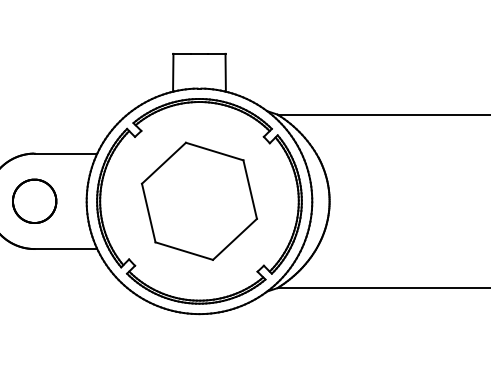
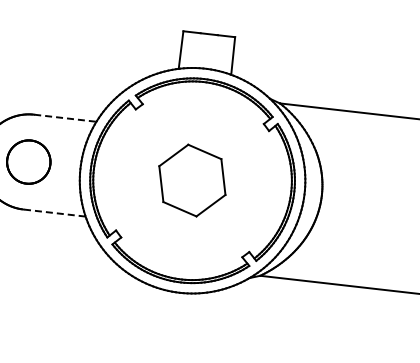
line: (66, 153) -> (65, 118), solid -> dashed
part: (198, 200) -> (191, 179), size x0.6
line: (65, 249) -> (54, 213), solid -> dashed

